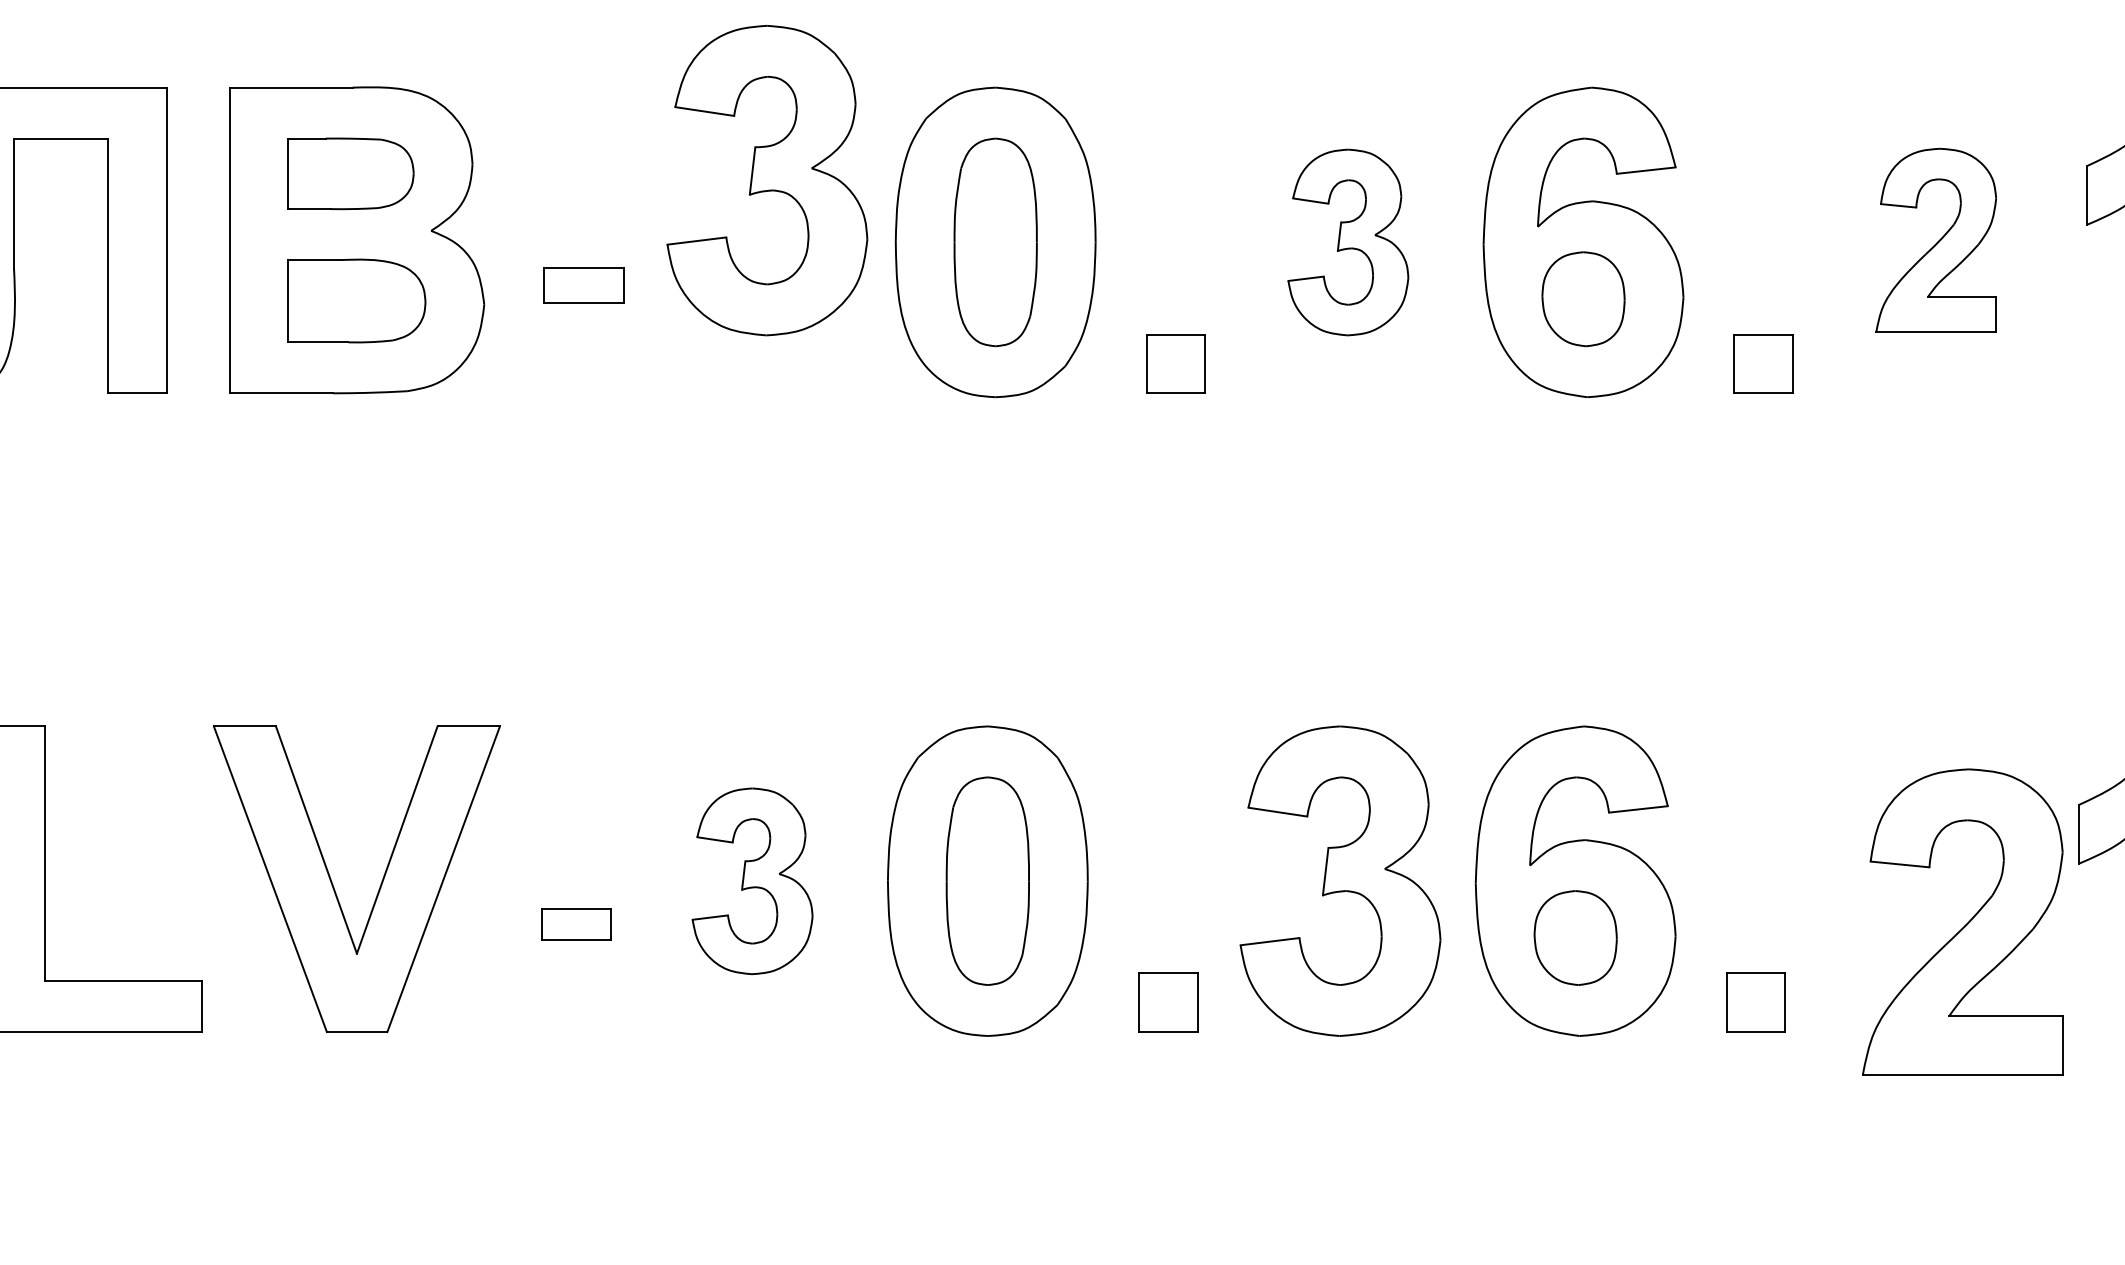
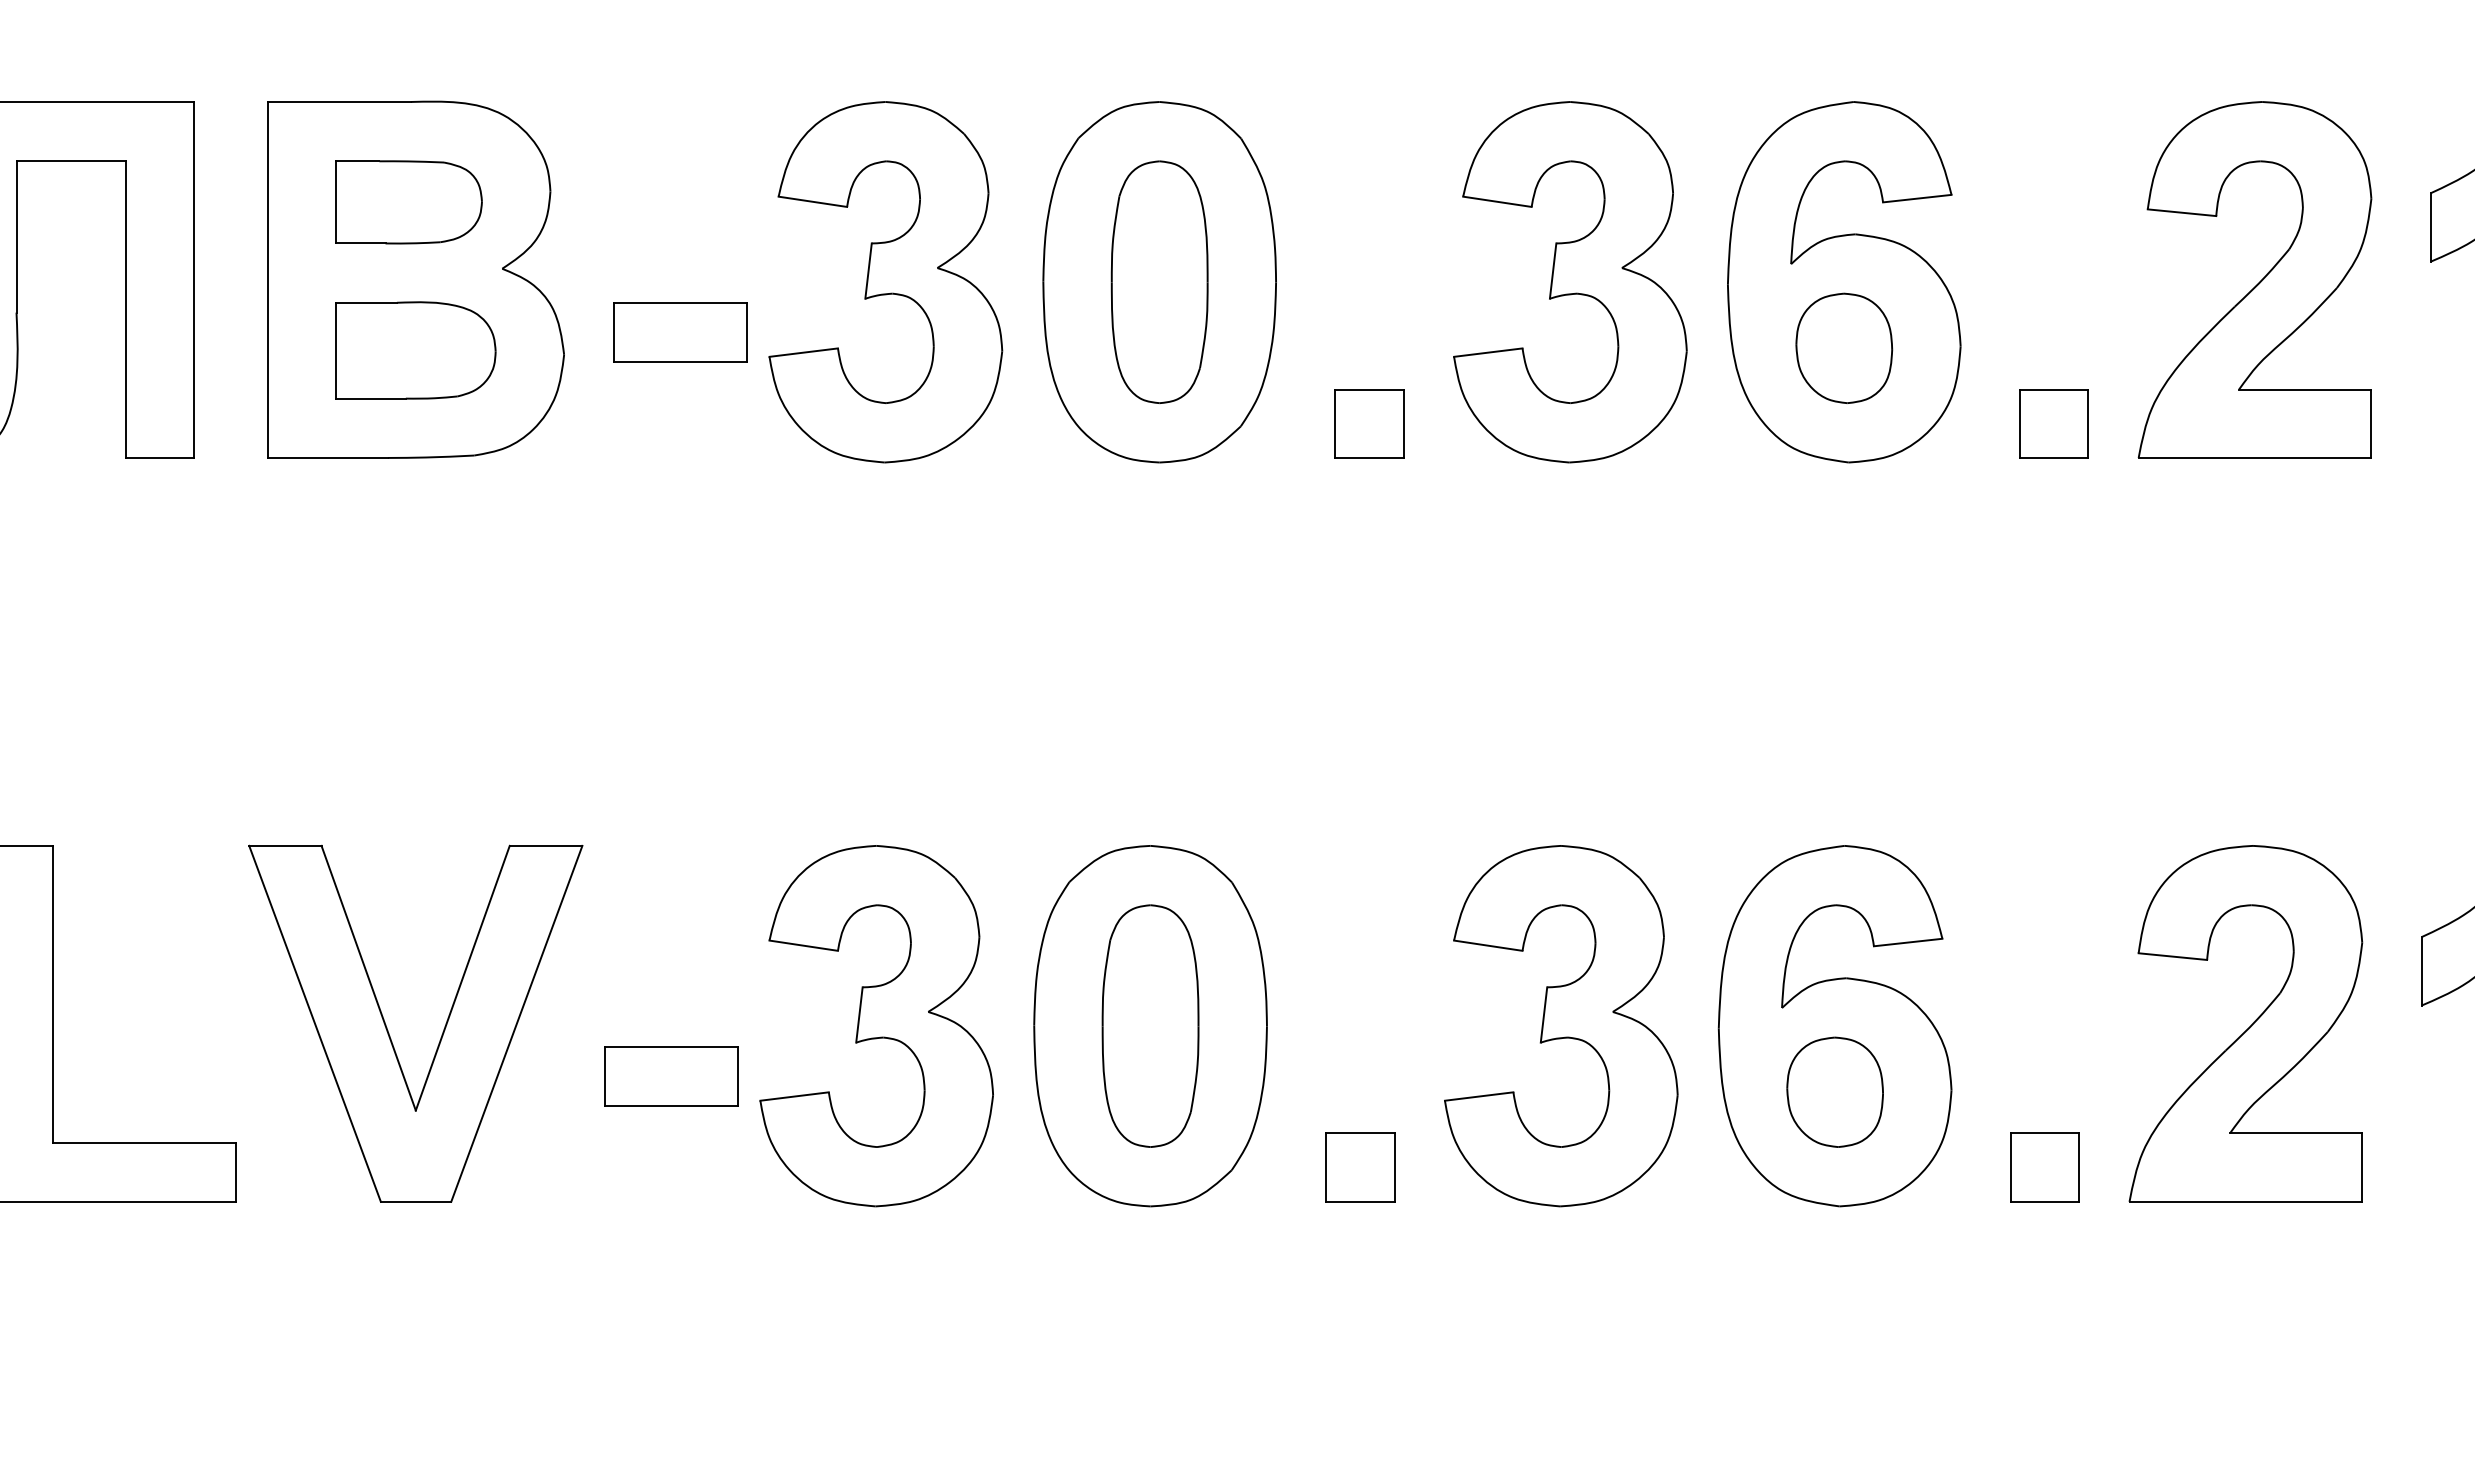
part: (767, 180) -> (885, 282), moved
part: (1935, 240) -> (2254, 279), size x1.67
part: (1348, 242) -> (1570, 282), size x1.67
part: (584, 285) -> (680, 332), size x1.43
part: (752, 881) -> (876, 1026), size x1.67
part: (1962, 921) -> (2245, 1023), moved
part: (576, 924) -> (671, 1076), size x1.67

